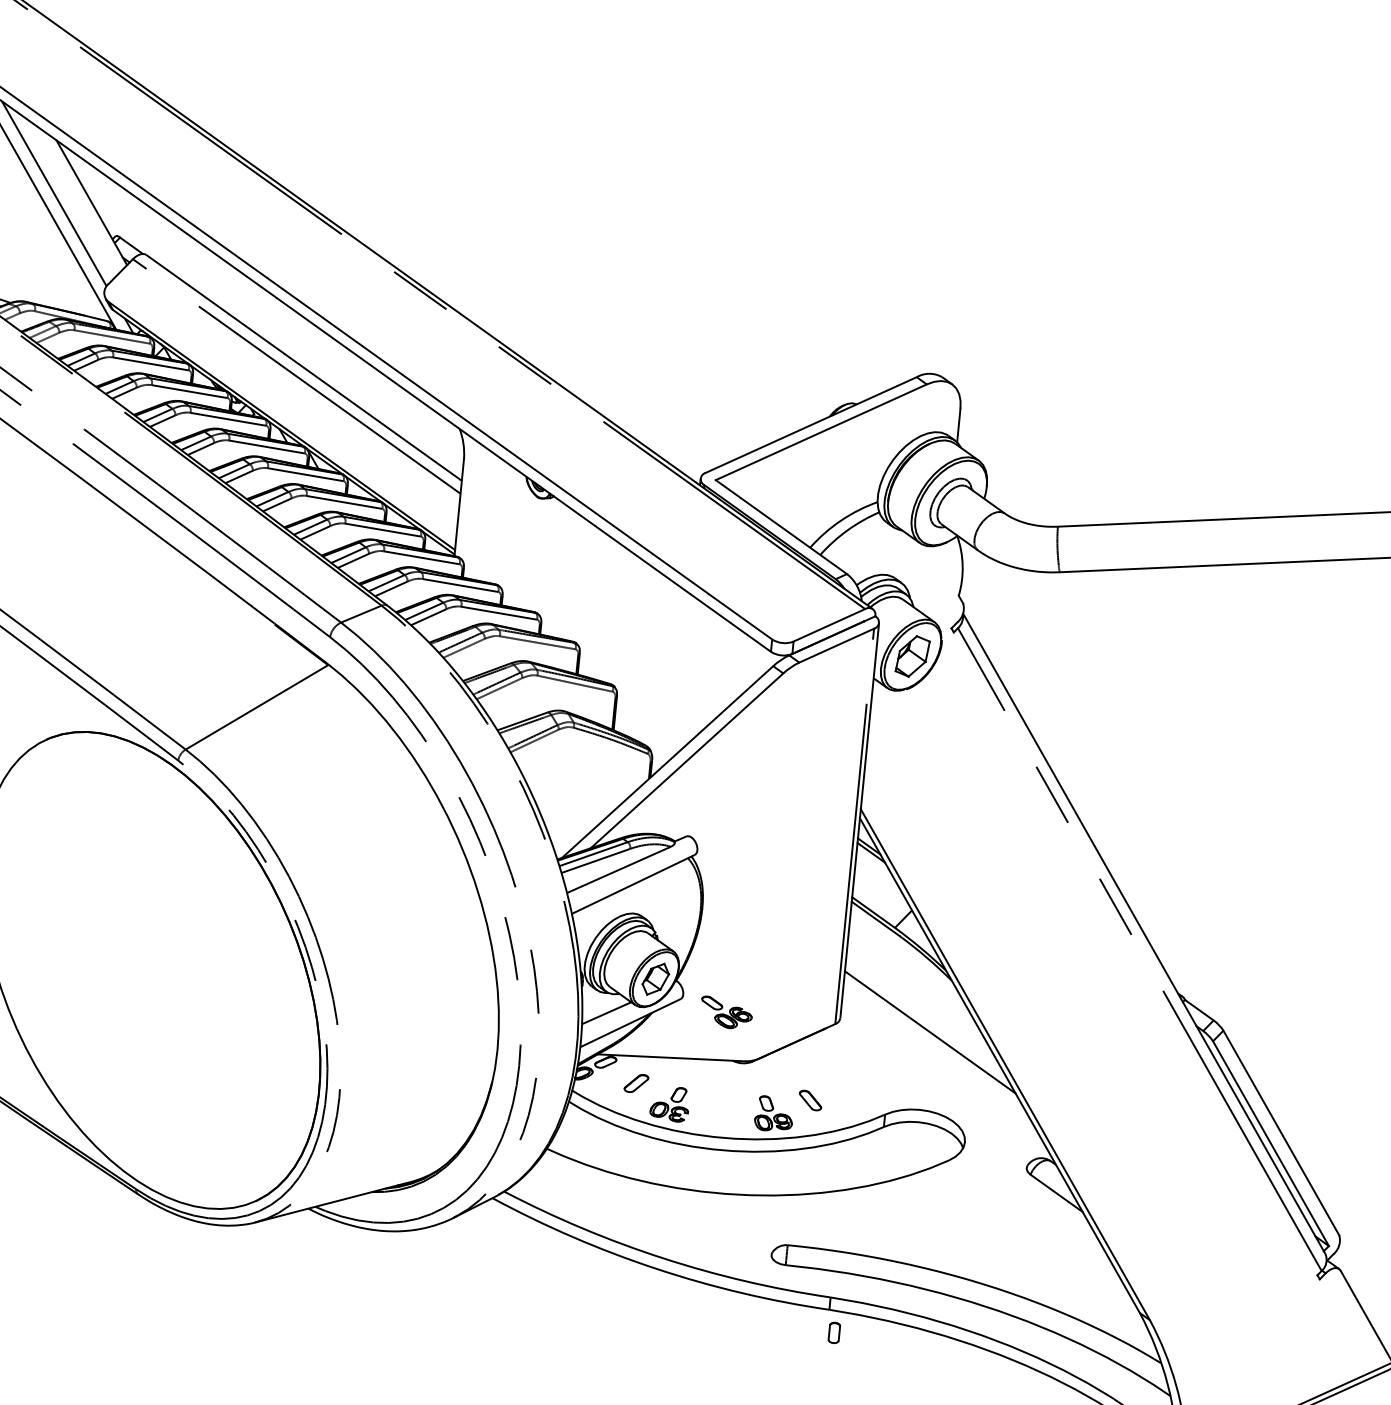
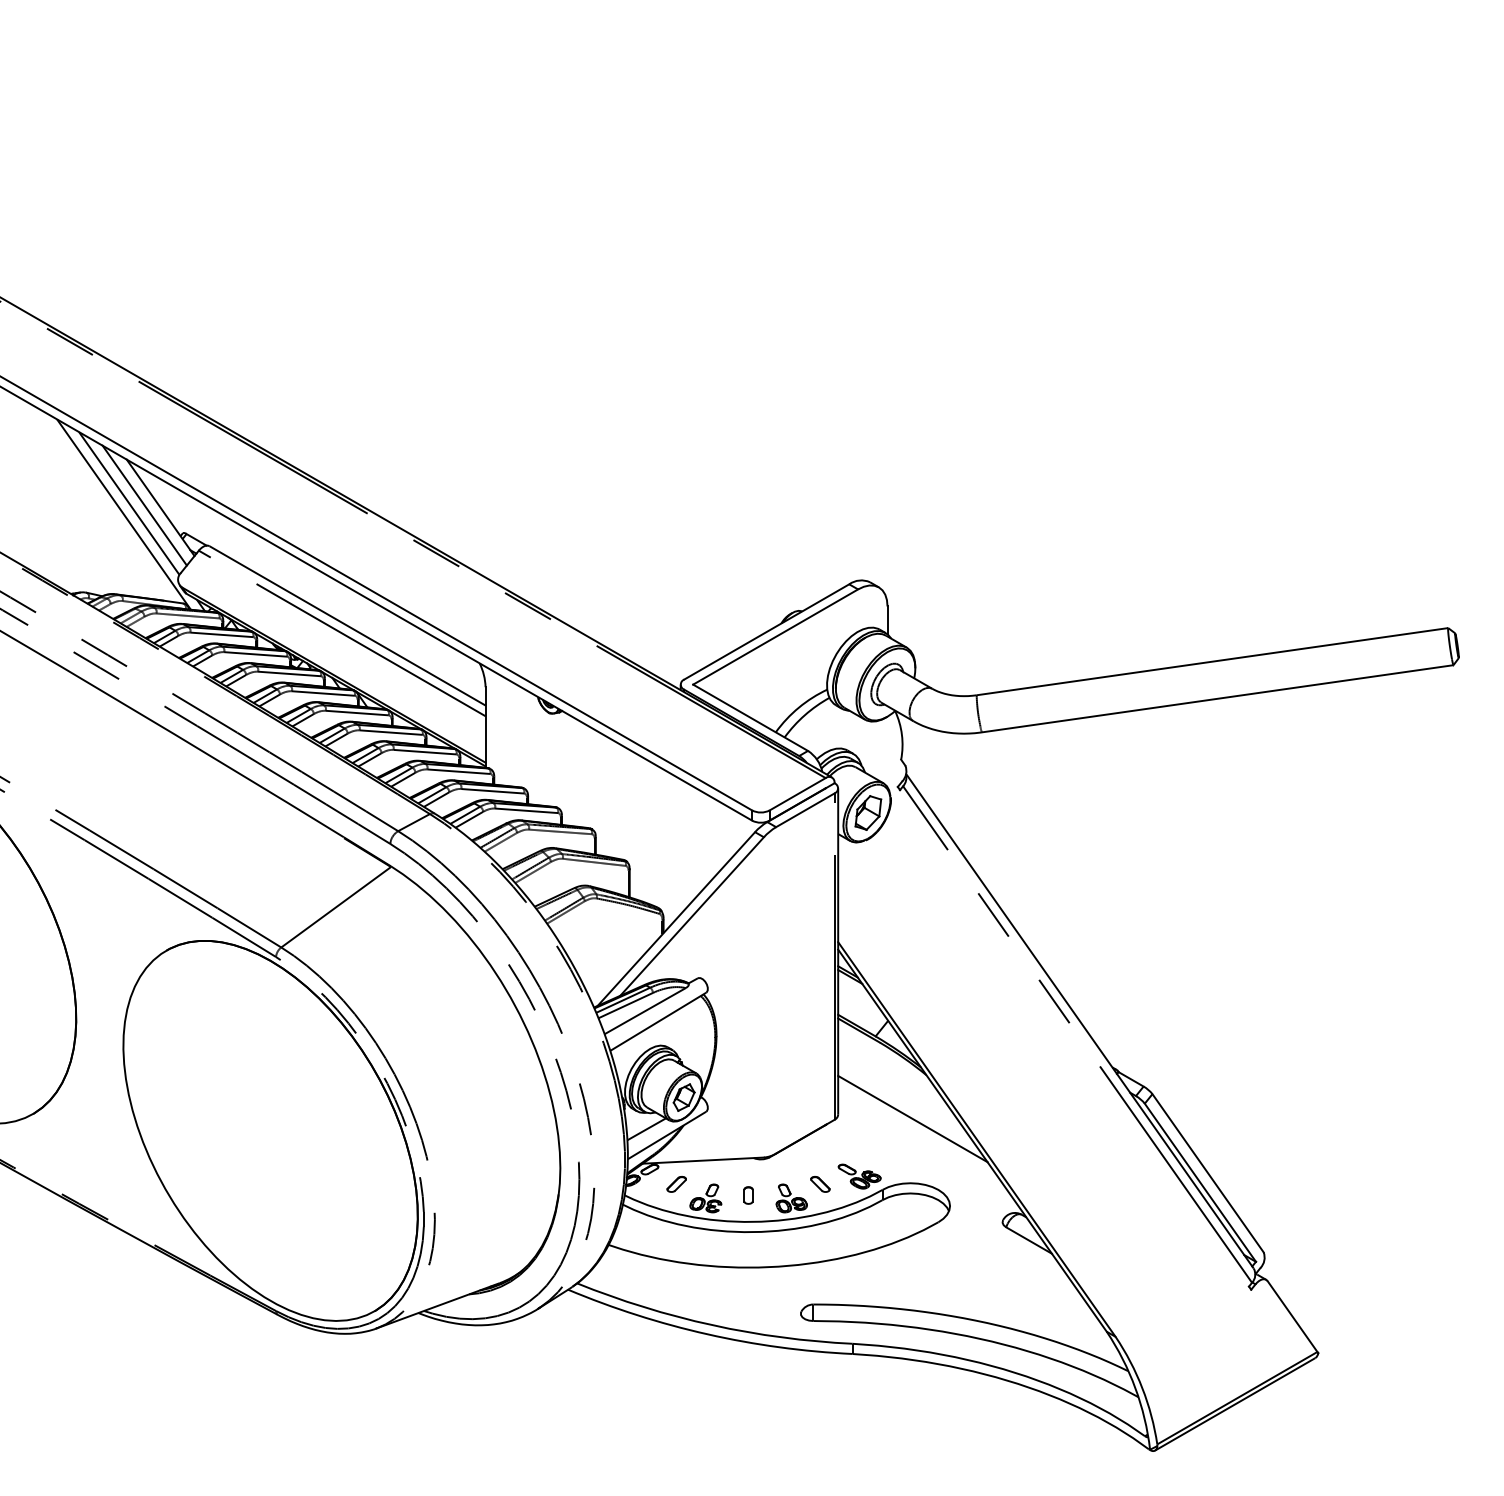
line: (72, 198) -> (144, 505), added
part: (726, 1012) -> (859, 1176), moved
part: (834, 1332) -> (748, 1195), moved

